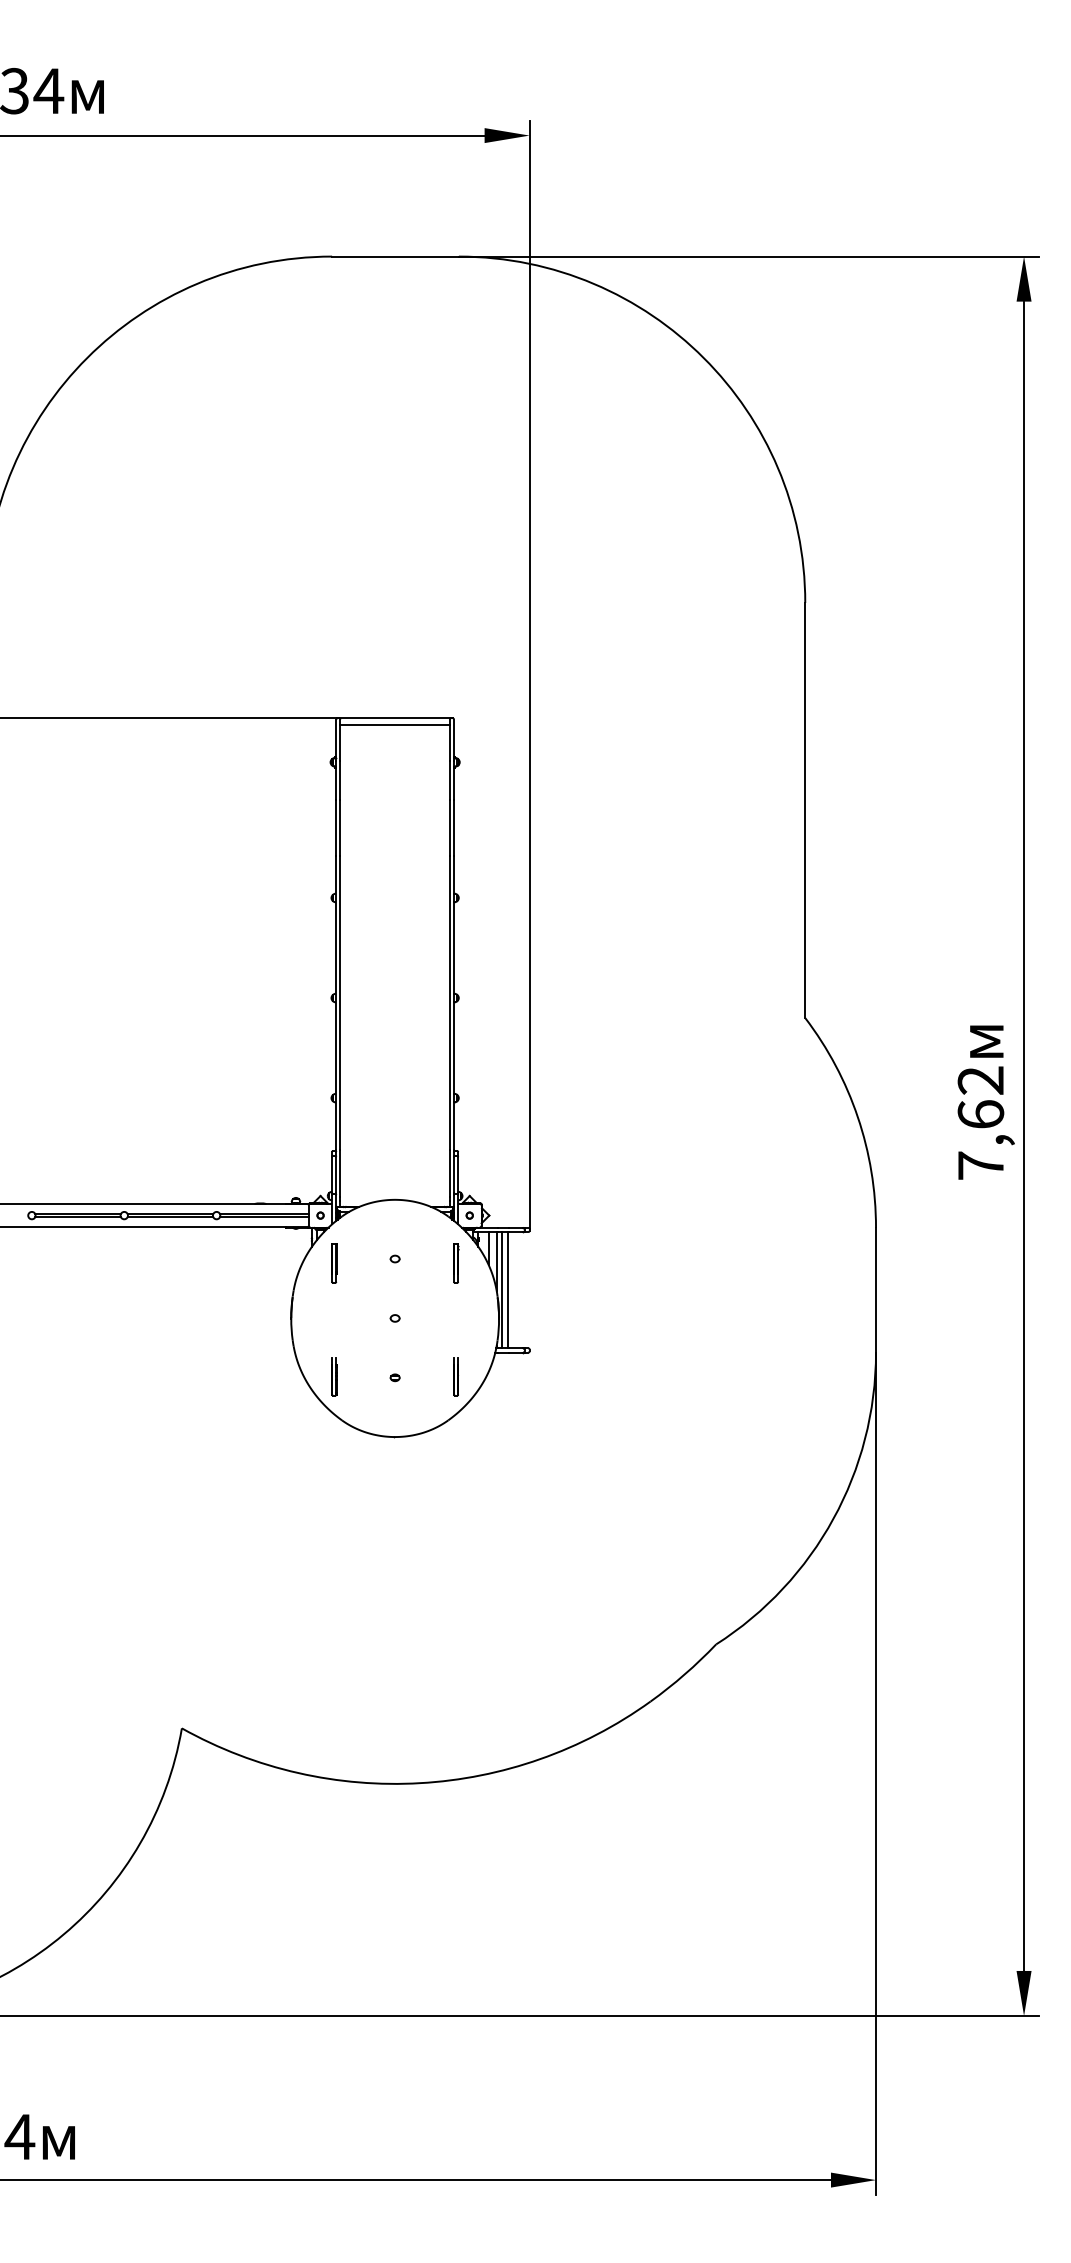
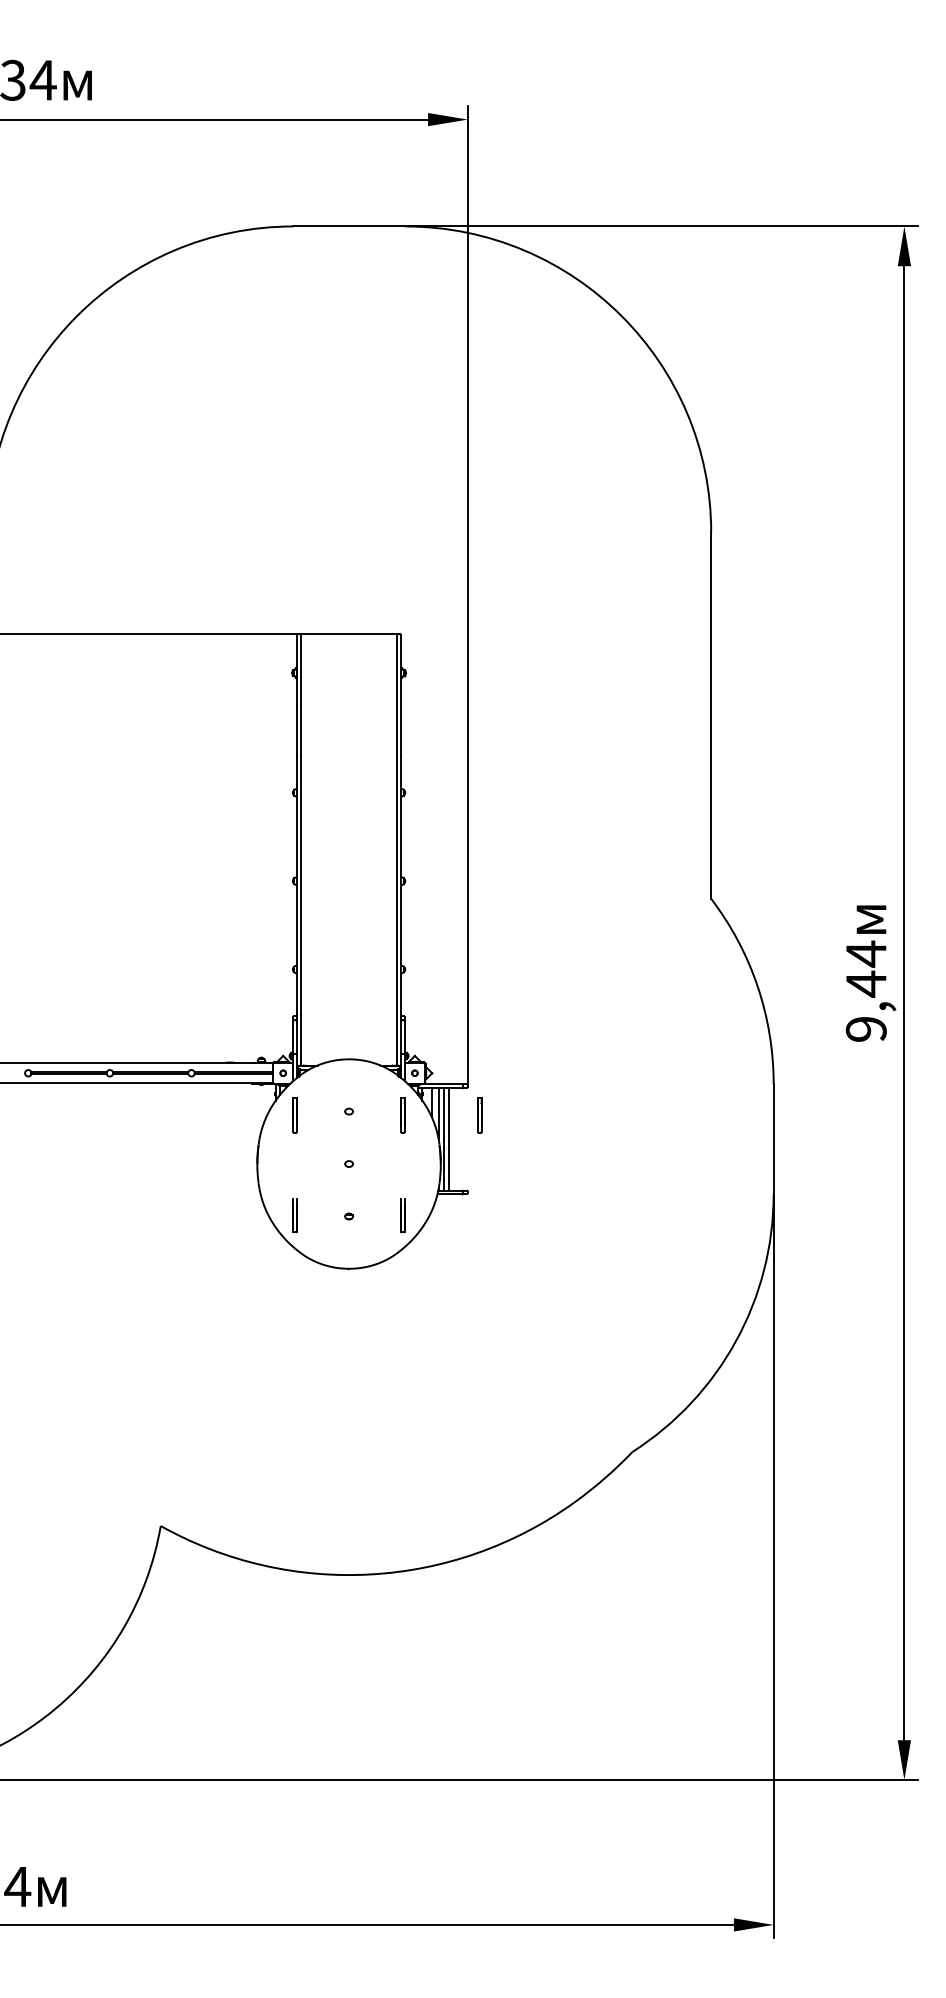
line: (394, 725) -> (348, 640), removed
text: (980, 1122) -> (865, 991), 7,62 -> 9,44
part: (543, 1263) -> (480, 1115), added

